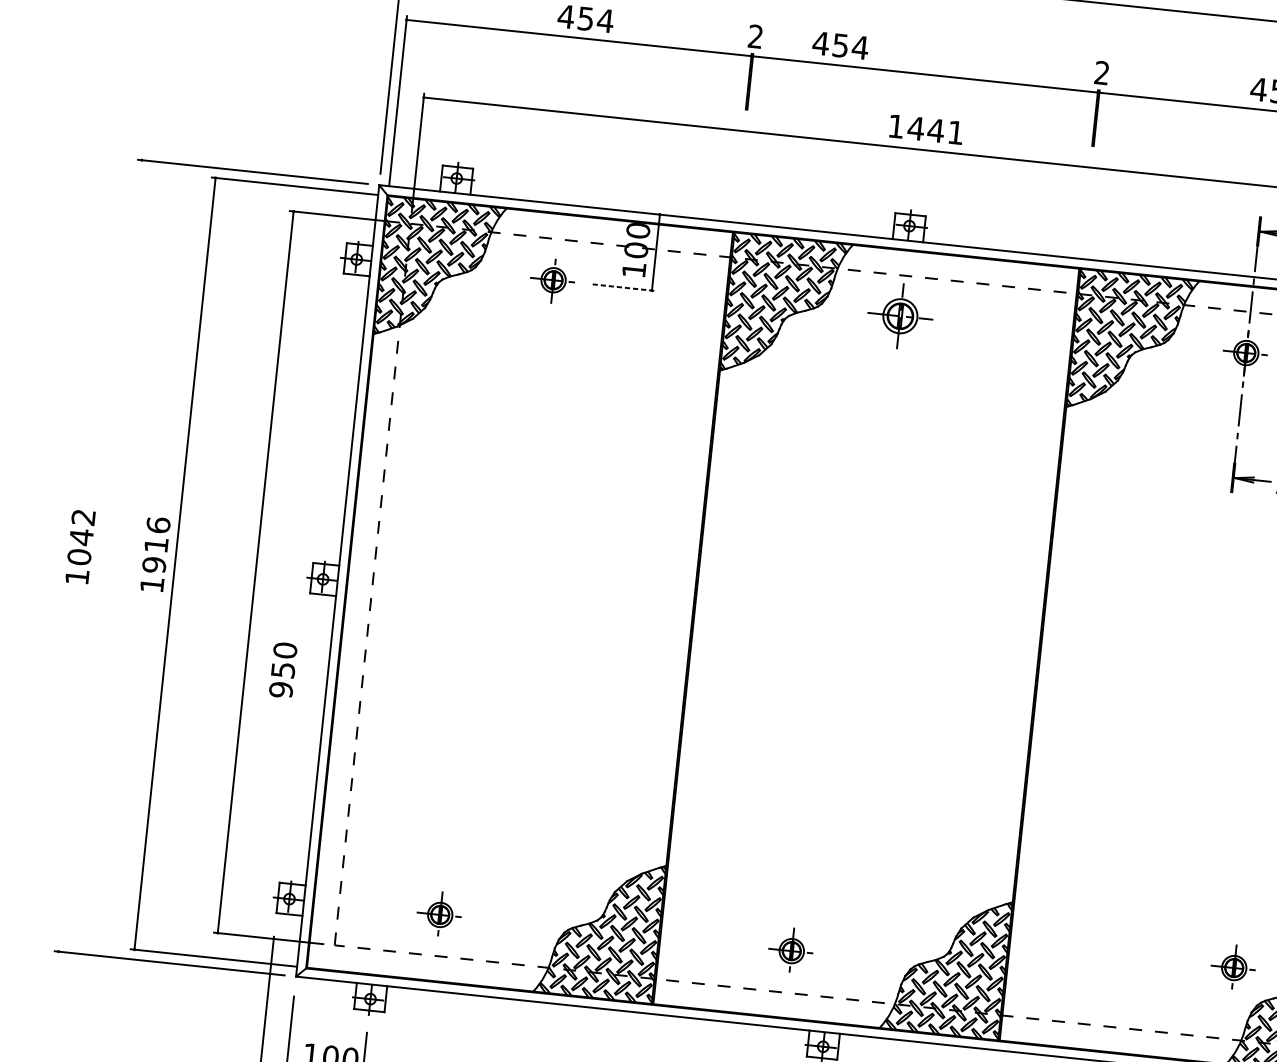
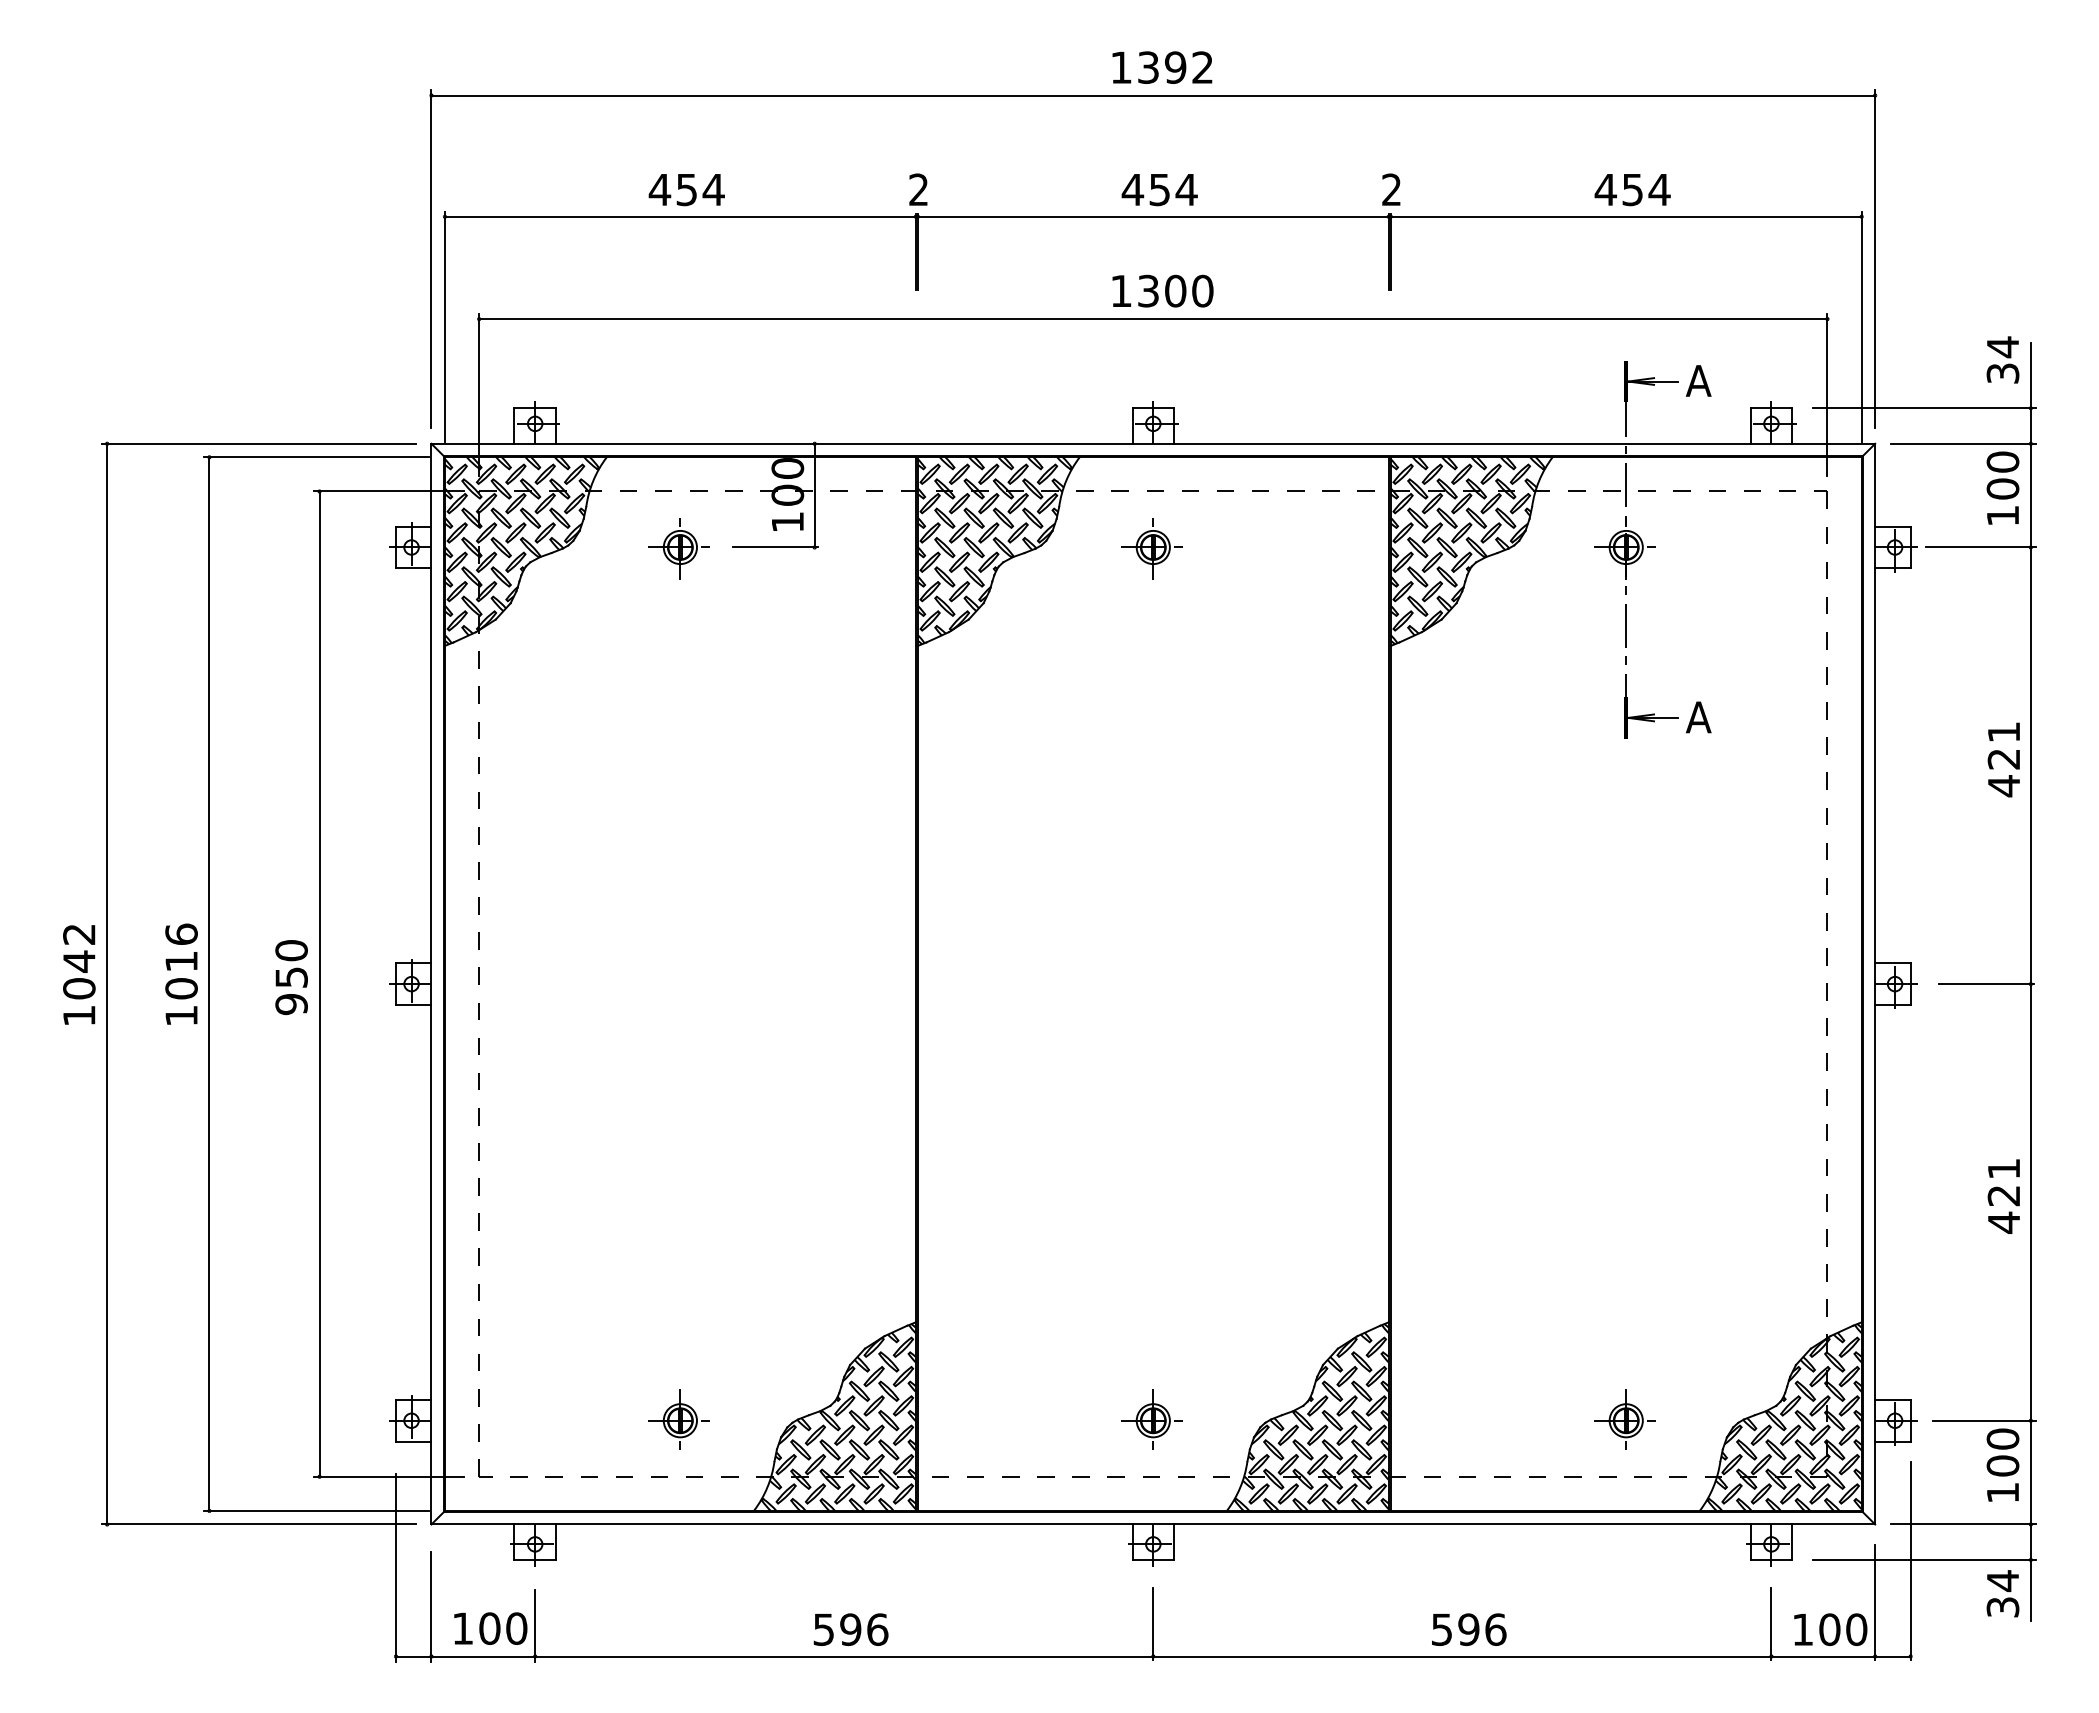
text: (840, 46) -> (1159, 190), moved
text: (935, 130) -> (1175, 290), 1441 -> 1300
line: (623, 287) -> (775, 547), dashed -> solid
part: (898, 317) -> (1151, 548), size x0.71
line: (100, 555) -> (107, 983), added
text: (154, 564) -> (181, 988), 1916 -> 1016
text: (283, 670) -> (291, 977), moved
part: (438, 913) -> (678, 1419), moved
part: (790, 950) -> (1151, 1419), moved
part: (1233, 967) -> (1624, 1419), moved

